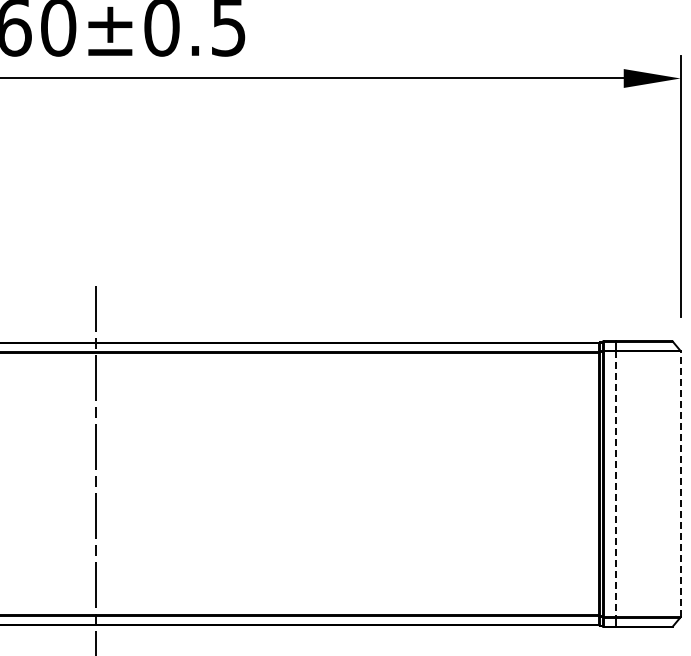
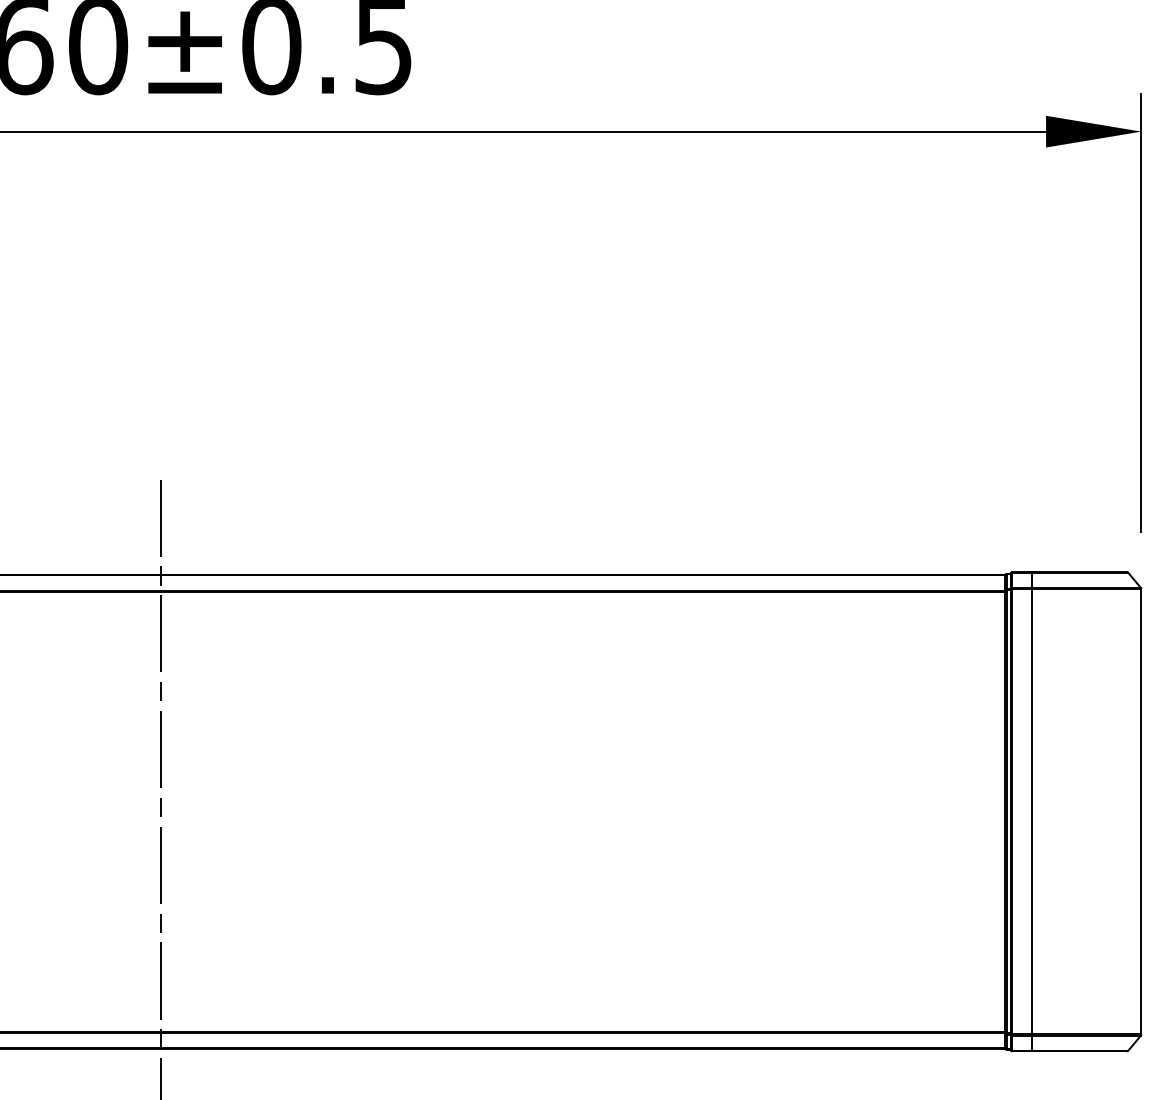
line: (615, 484) -> (1032, 812), dashed -> solid
line: (680, 484) -> (1141, 812), dashed -> solid

